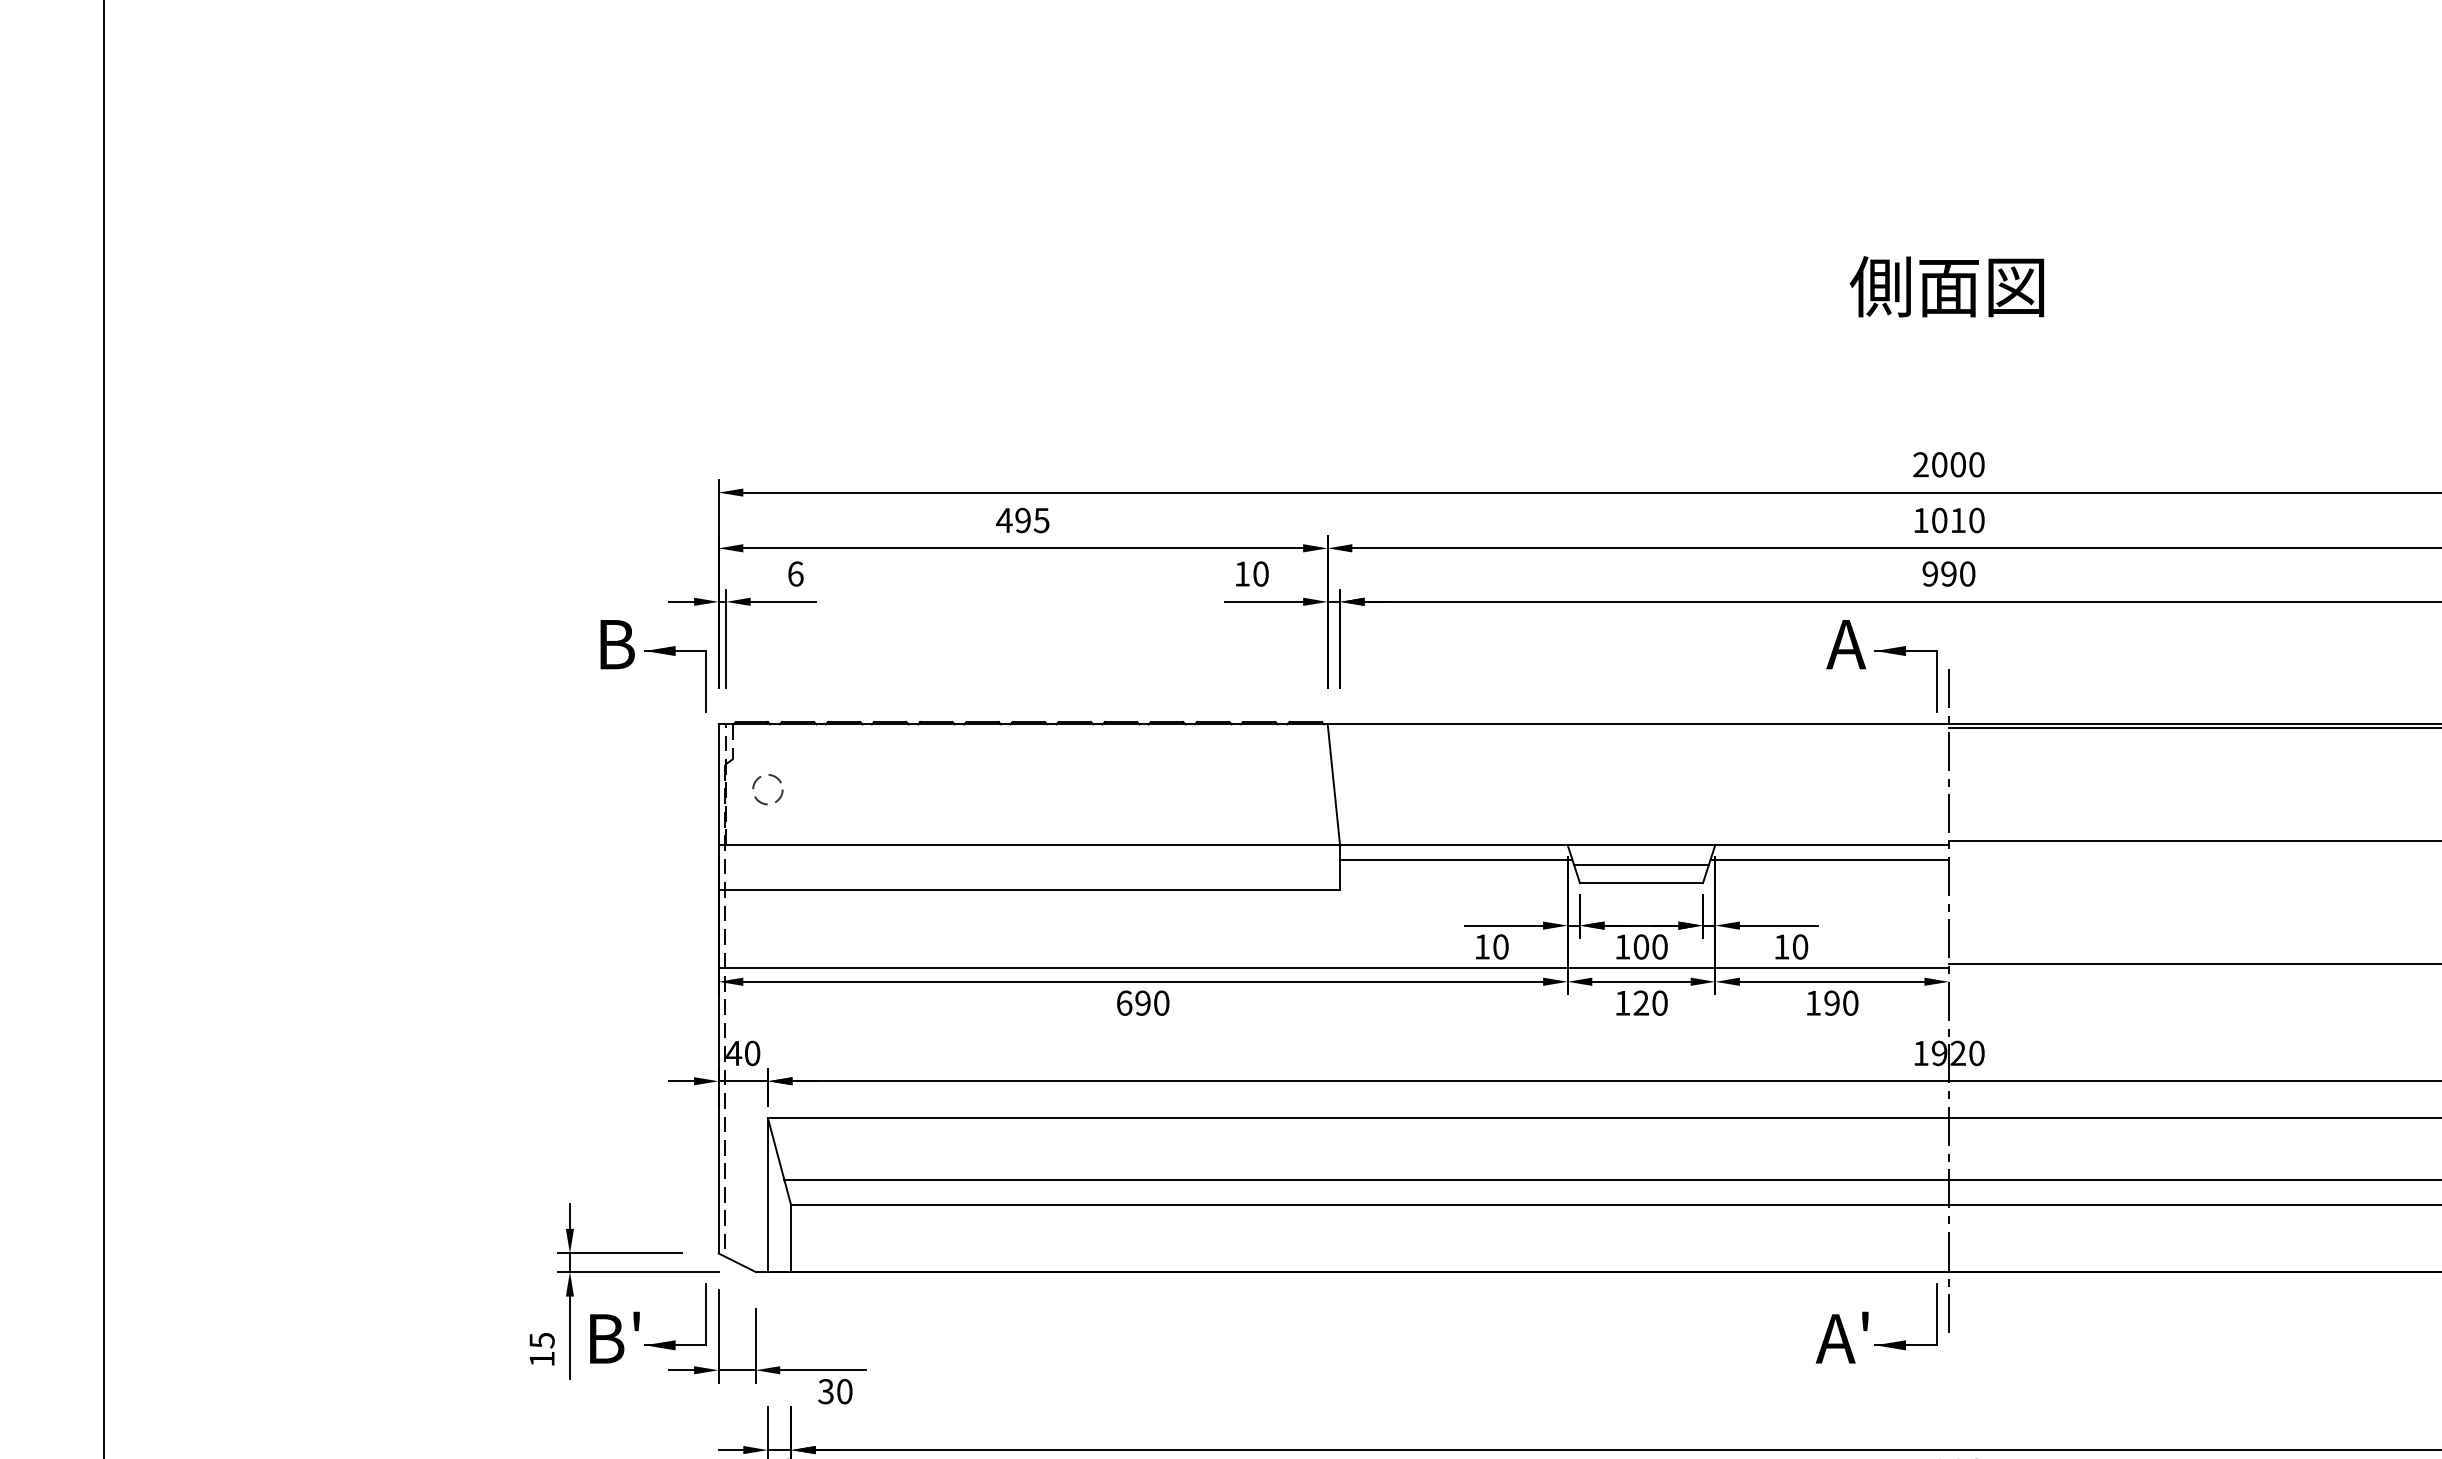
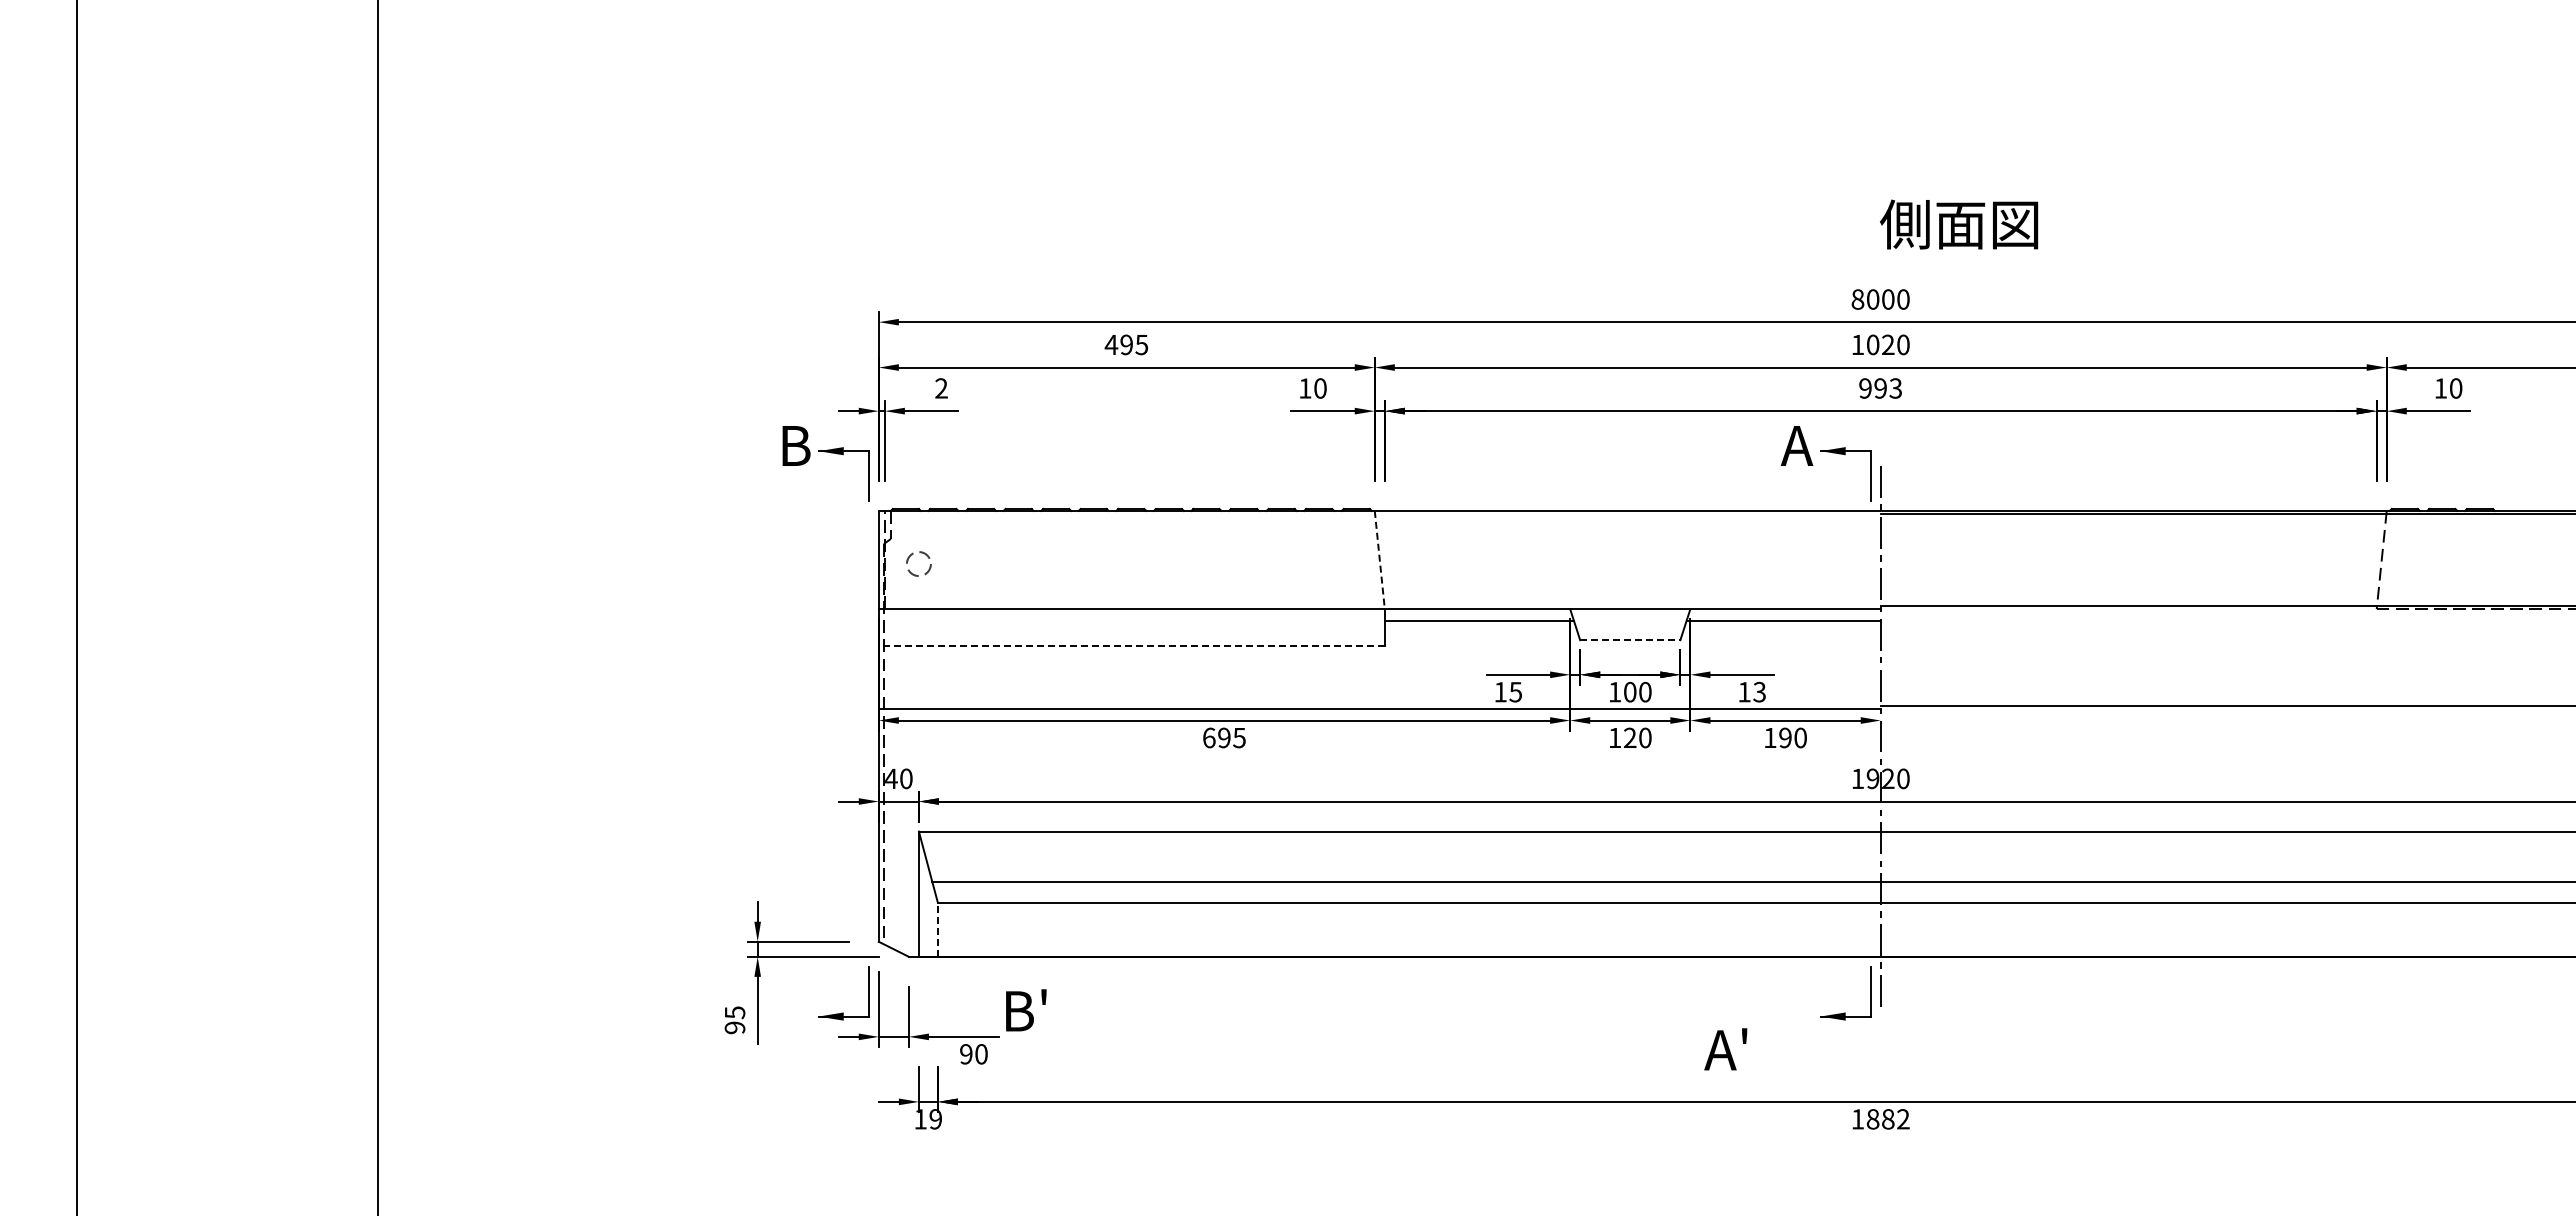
text: (1947, 286) -> (1959, 224), moved
text: (1920, 464) -> (1857, 299), 2000 -> 8000
text: (1958, 520) -> (1888, 344), 1010 -> 1020
text: (795, 574) -> (941, 388), 6 -> 2
text: (1967, 574) -> (1895, 388), 990 -> 993
line: (1333, 785) -> (1379, 560), solid -> dashed
line: (1641, 865) -> (1630, 625), removed
line: (1641, 883) -> (1630, 640), solid -> dashed
line: (1028, 889) -> (1131, 645), solid -> dashed
text: (1500, 946) -> (1515, 691), 10 -> 15
text: (1800, 947) -> (1759, 692), 10 -> 13
text: (1161, 1002) -> (1239, 737), 690 -> 695
line: (790, 1238) -> (937, 929), solid -> dashed
text: (615, 1337) -> (1026, 1010), moved
text: (1841, 1337) -> (1725, 1049), moved
text: (541, 1358) -> (734, 1027), 15 -> 95
text: (825, 1391) -> (965, 1054), 30 -> 90

